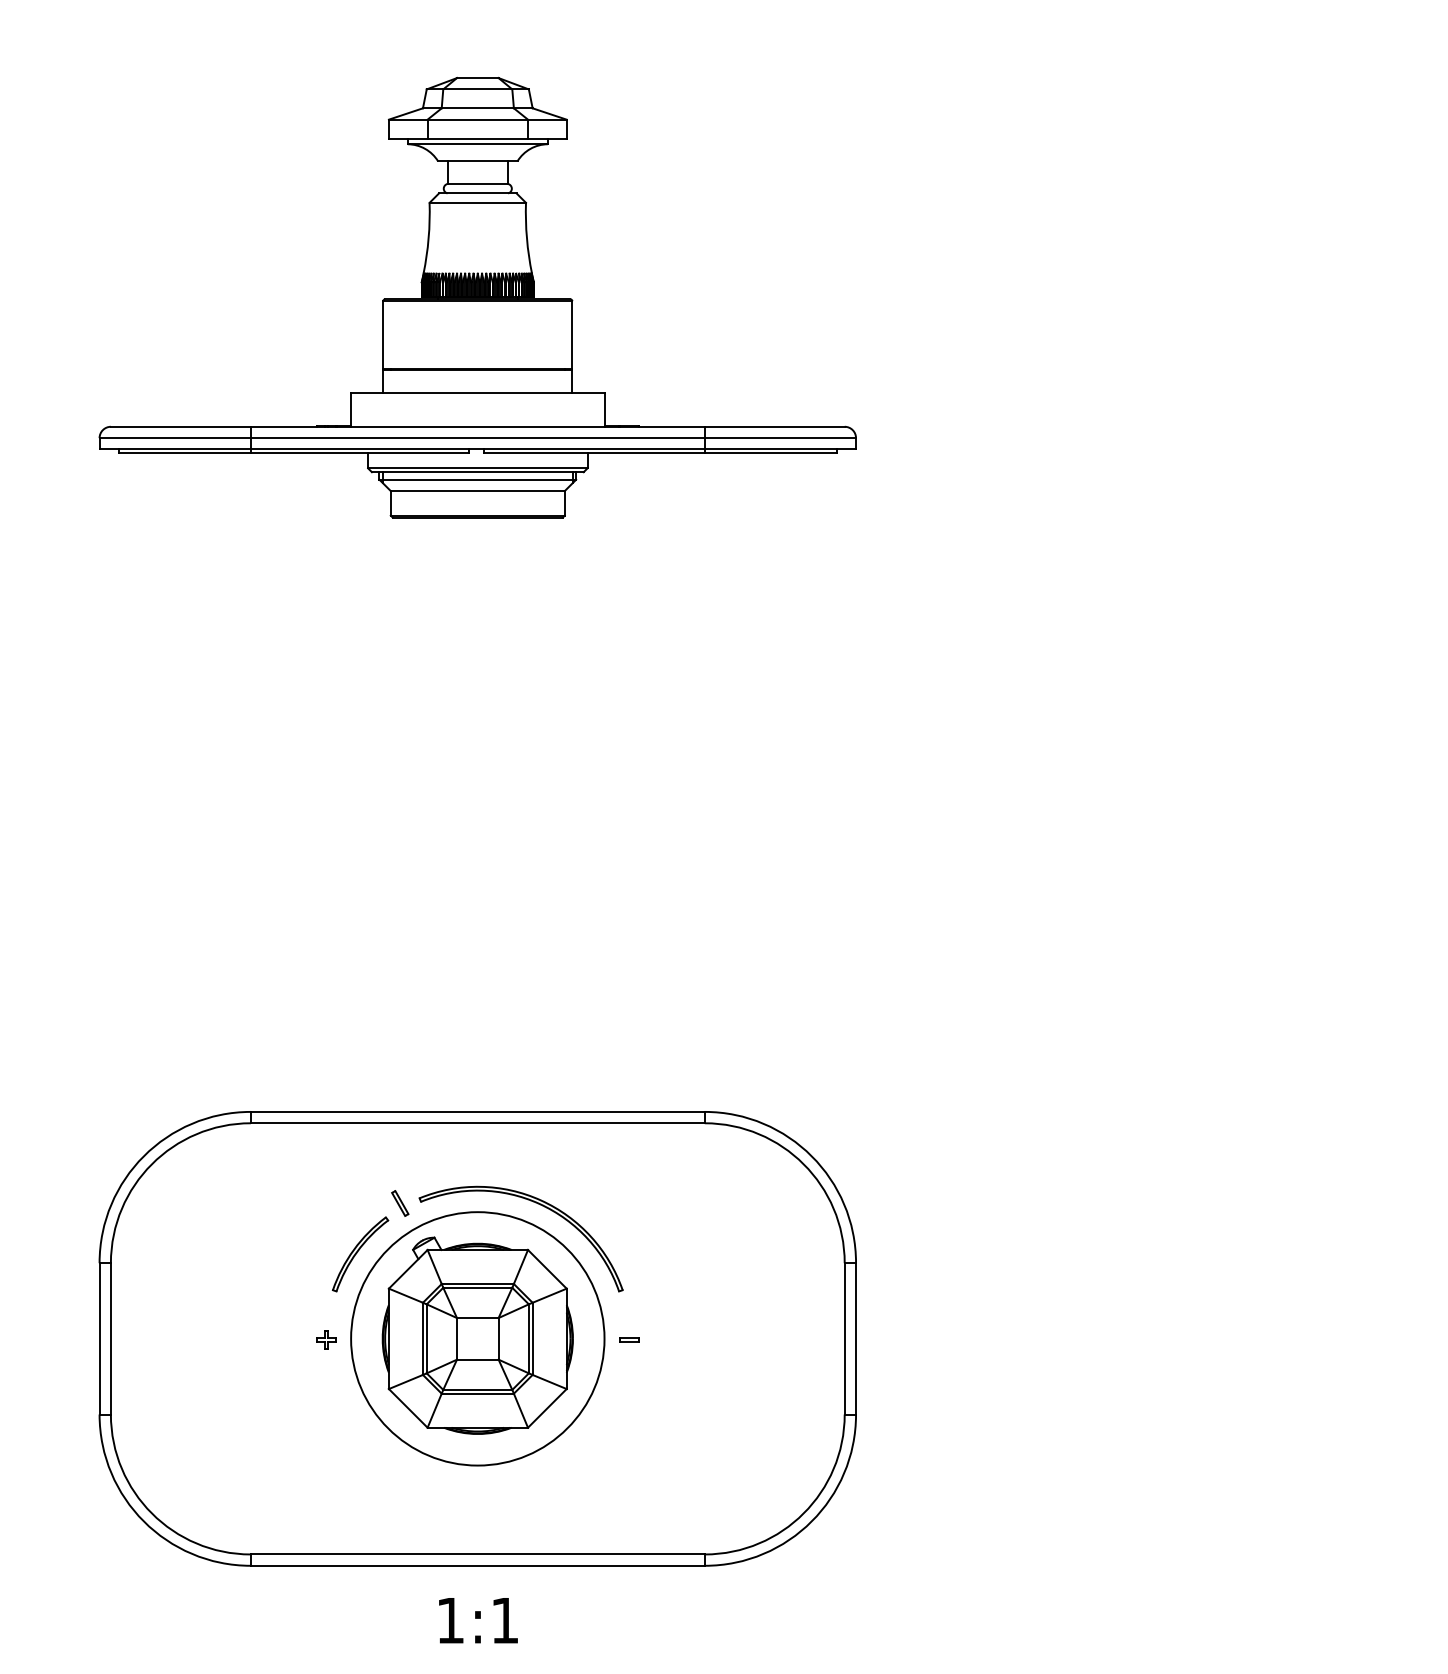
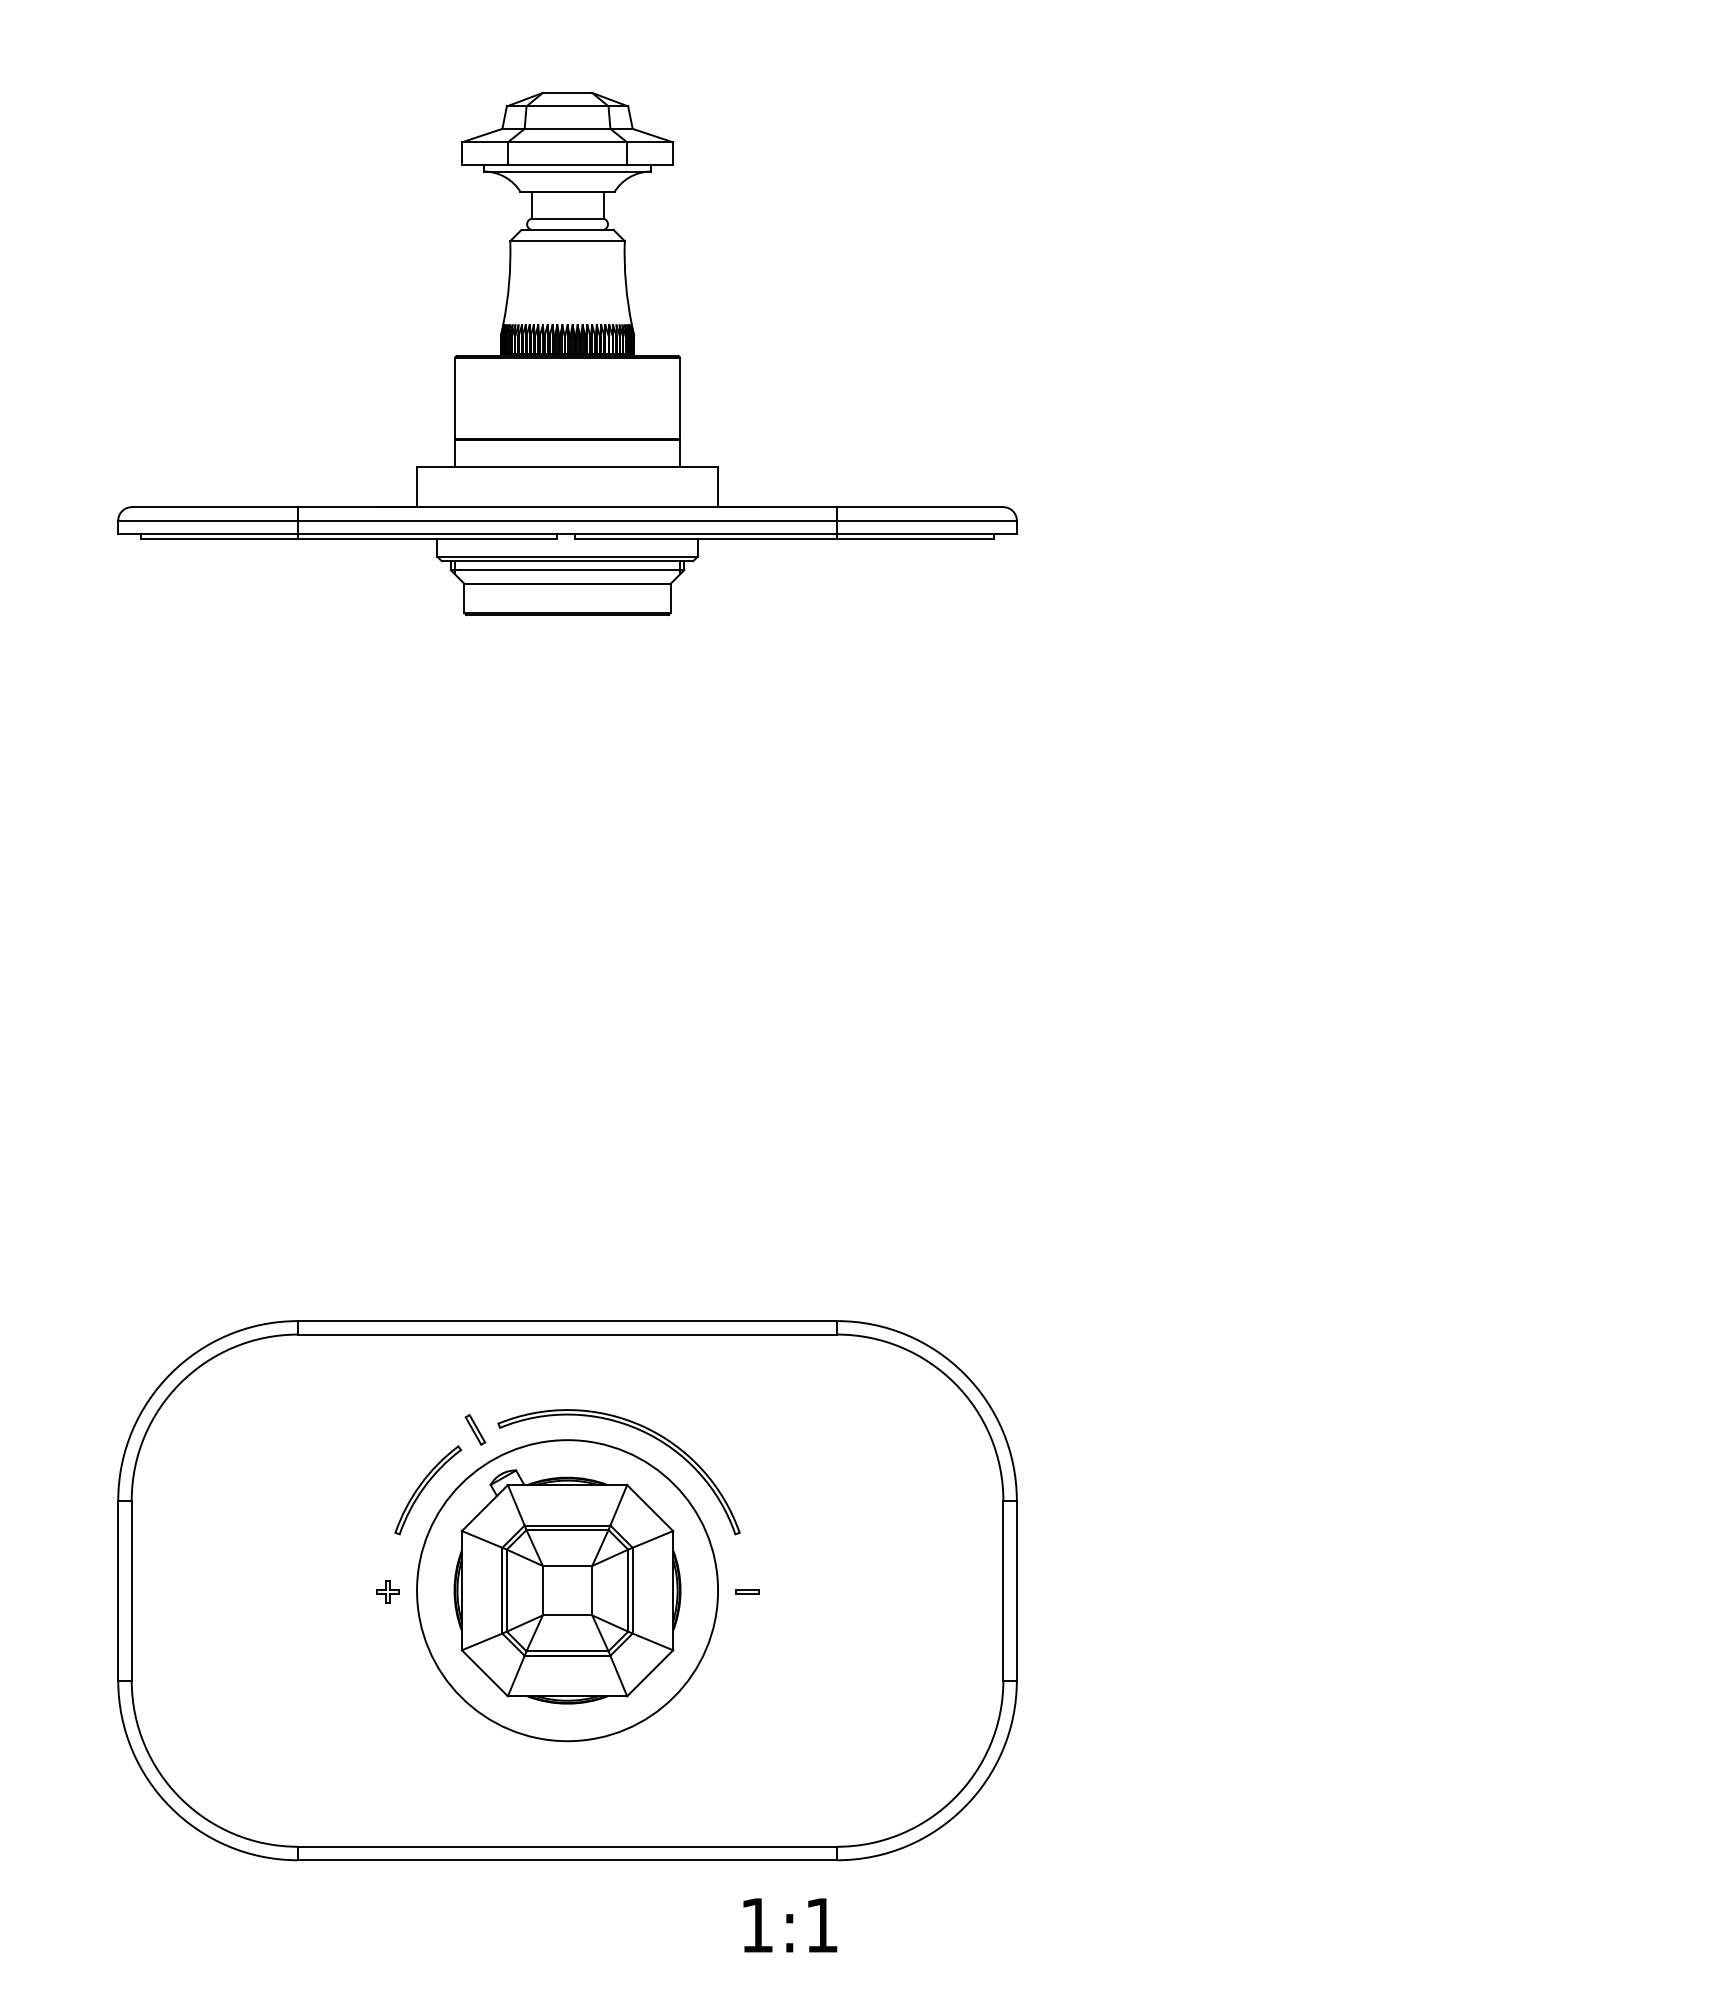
text: (478, 1620) -> (790, 1925), moved

